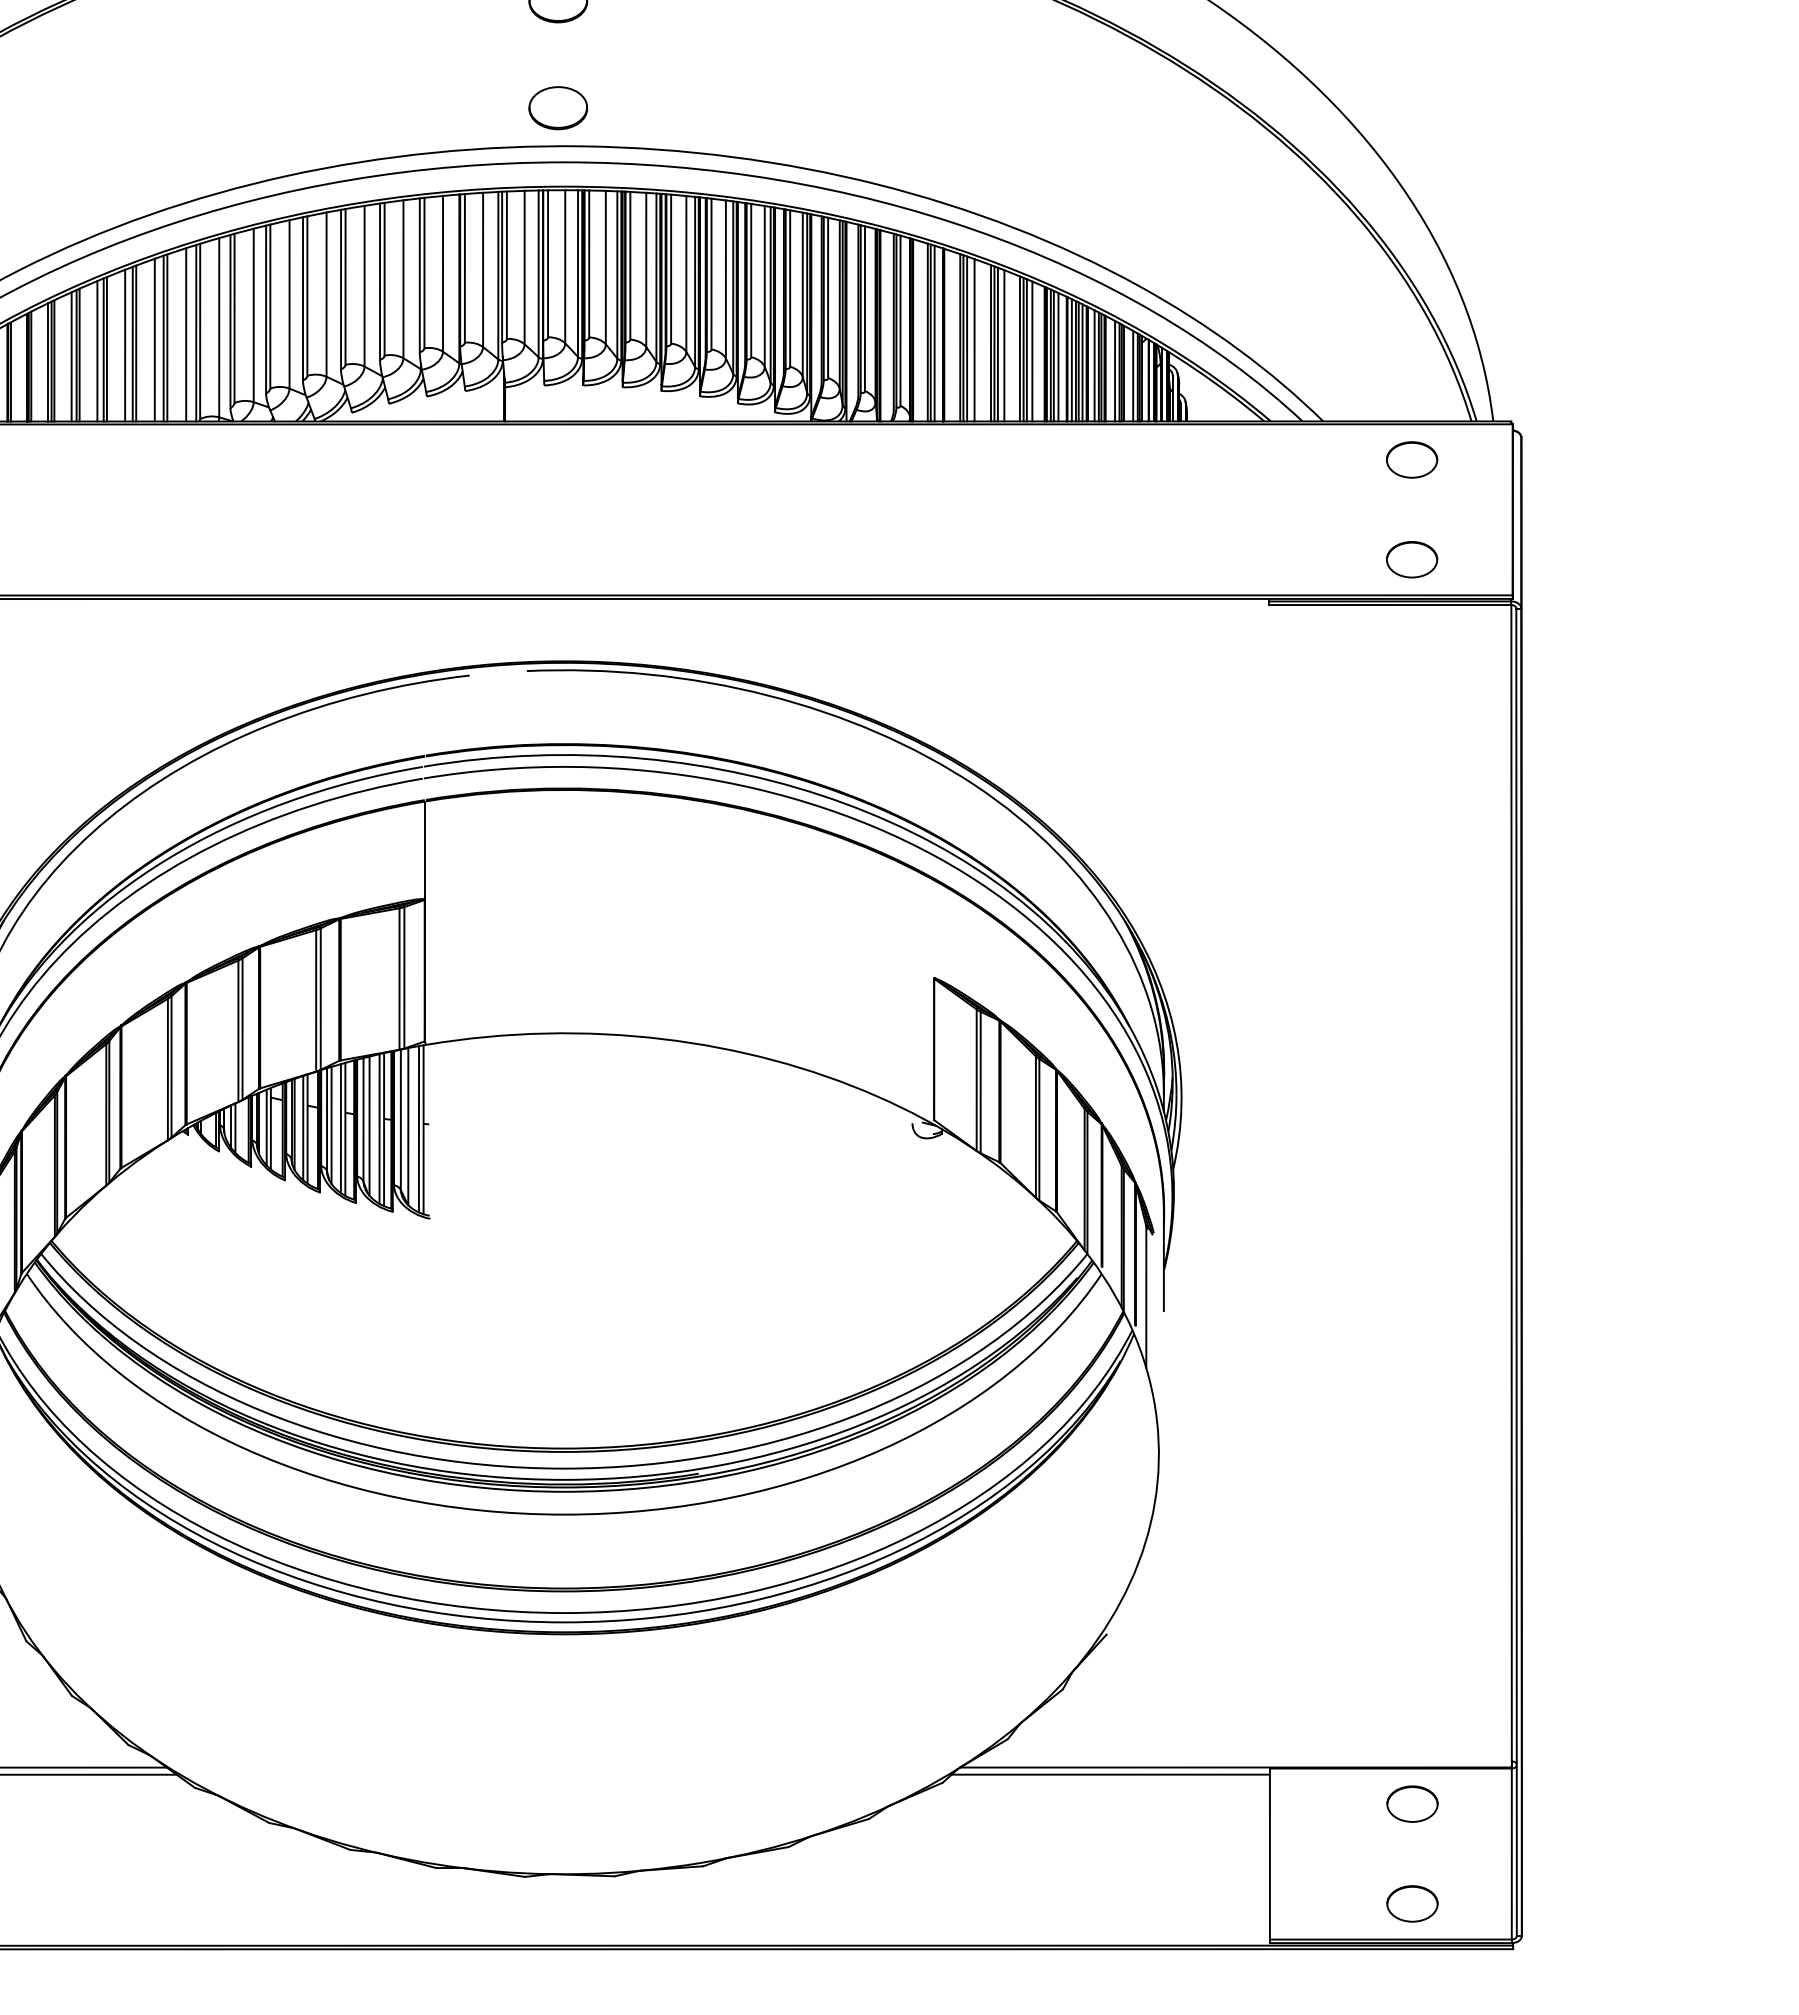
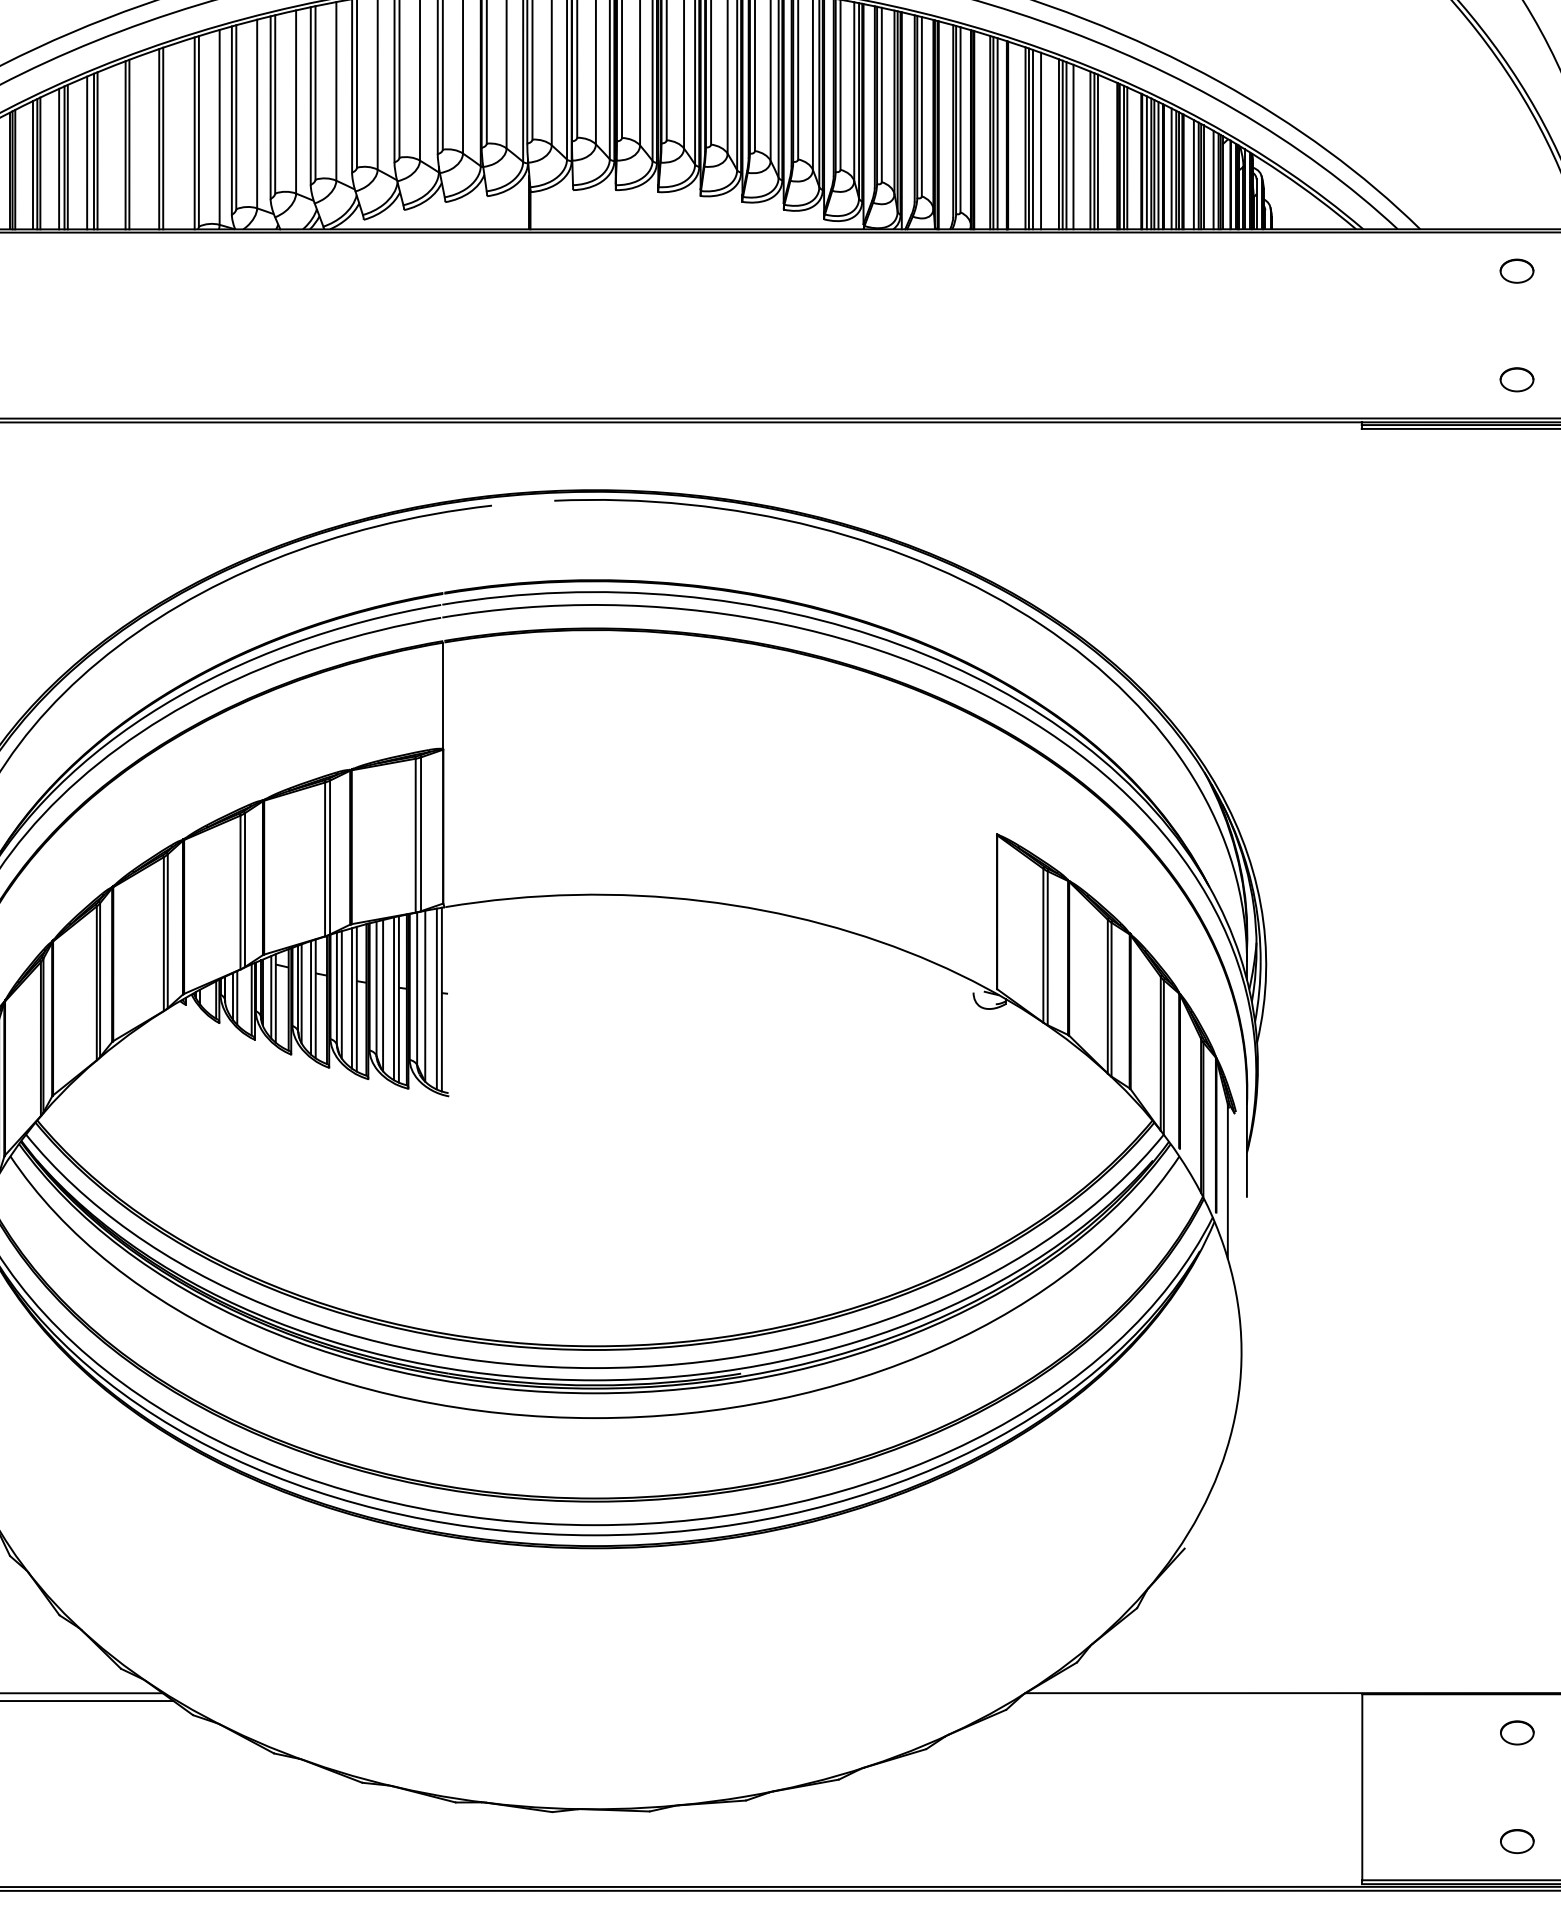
line: (186, 334) -> (184, 134), removed
line: (154, 339) -> (149, 140), removed
line: (125, 345) -> (117, 146), removed
line: (1032, 351) -> (1104, 153), removed
line: (1058, 357) -> (1132, 159), removed
part: (1412, 459) -> (1517, 270), size x0.6
part: (1412, 559) -> (1517, 379), size x0.6
line: (1110, 1774) -> (1188, 1700), removed
part: (1412, 1803) -> (1517, 1732), size x0.6
part: (1412, 1903) -> (1517, 1841), size x0.6

